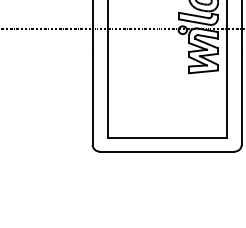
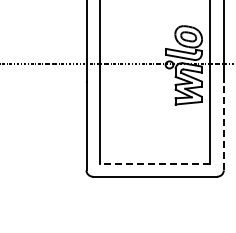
line: (241, 96) -> (223, 125), solid -> dashed
line: (167, 138) -> (155, 164), solid -> dashed

